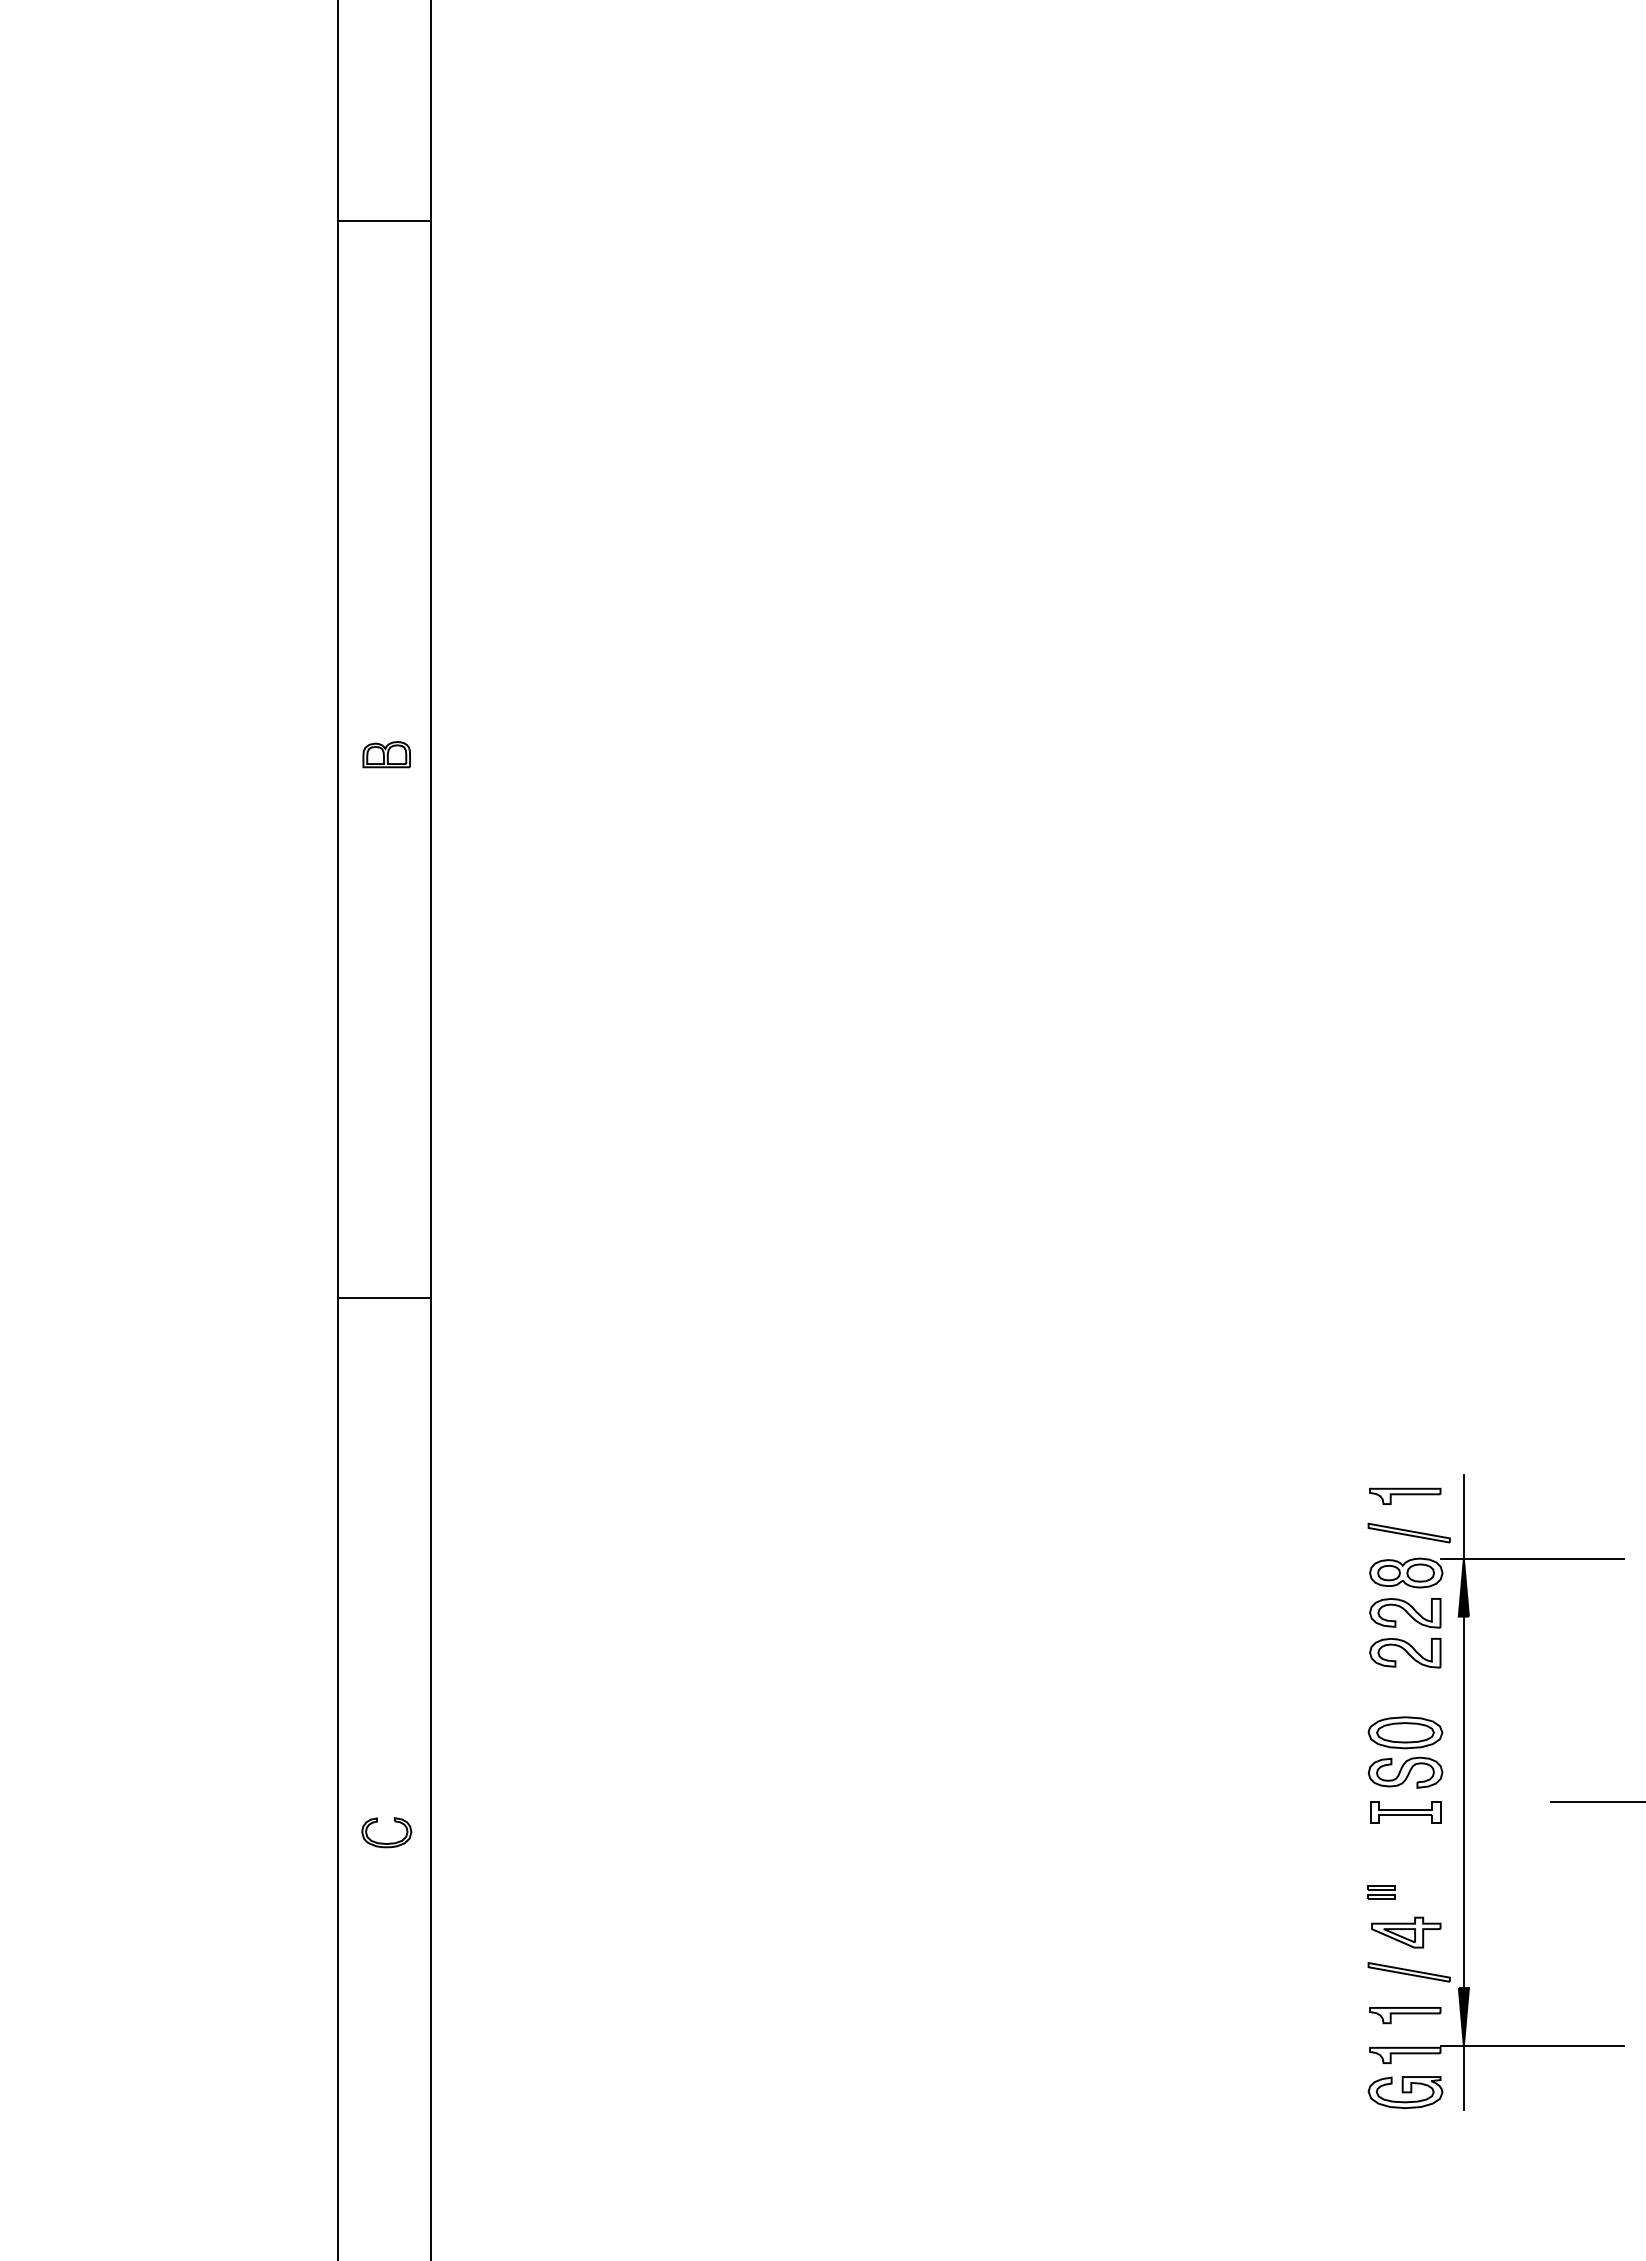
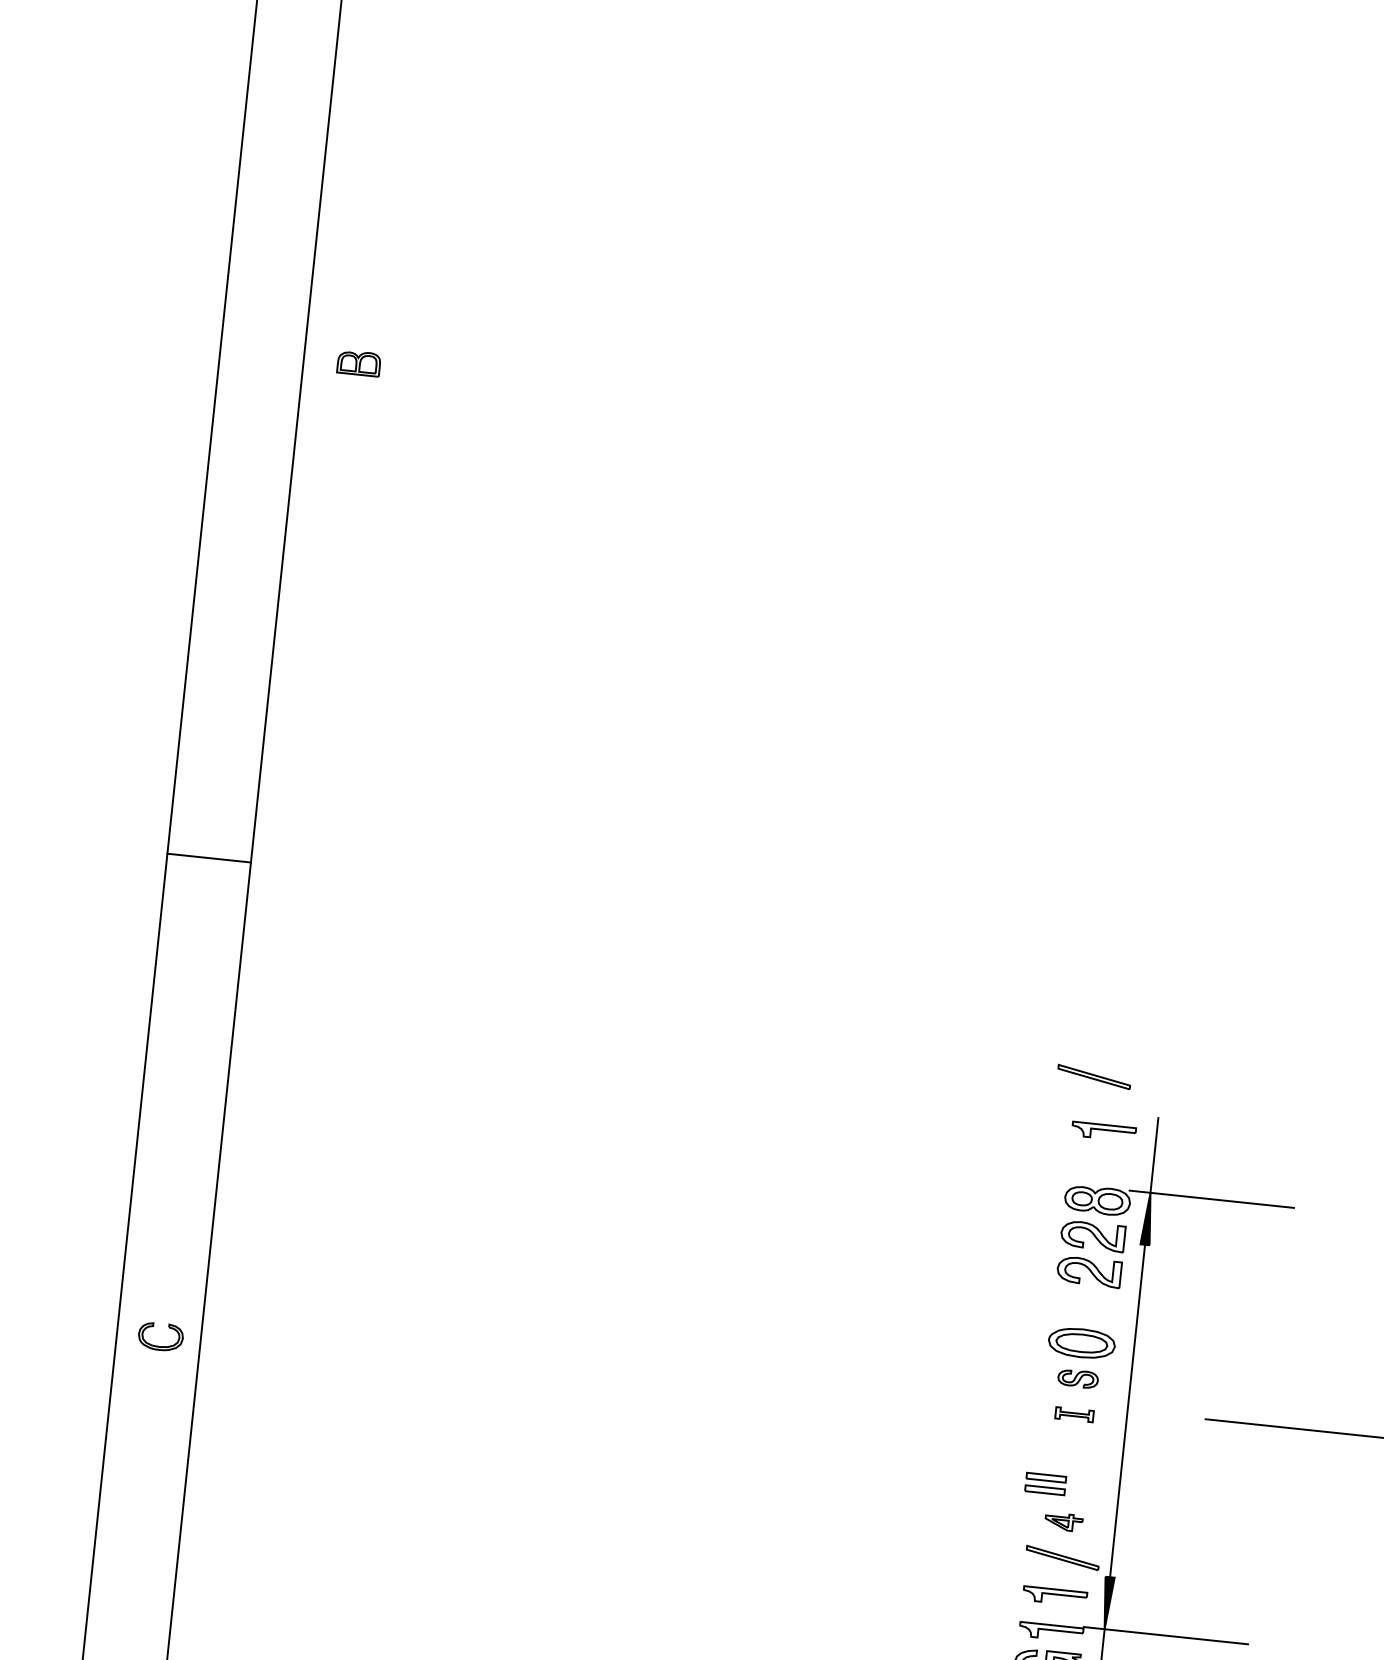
part: (386, 754) -> (358, 363), moved
part: (1408, 1532) -> (1093, 1076), moved
part: (1405, 1772) -> (1078, 1378), size x0.6
part: (1405, 1812) -> (1074, 1414), size x0.6
part: (1381, 1892) -> (1045, 1483), size x1.6
part: (1406, 1932) -> (1063, 1522), size x0.6

